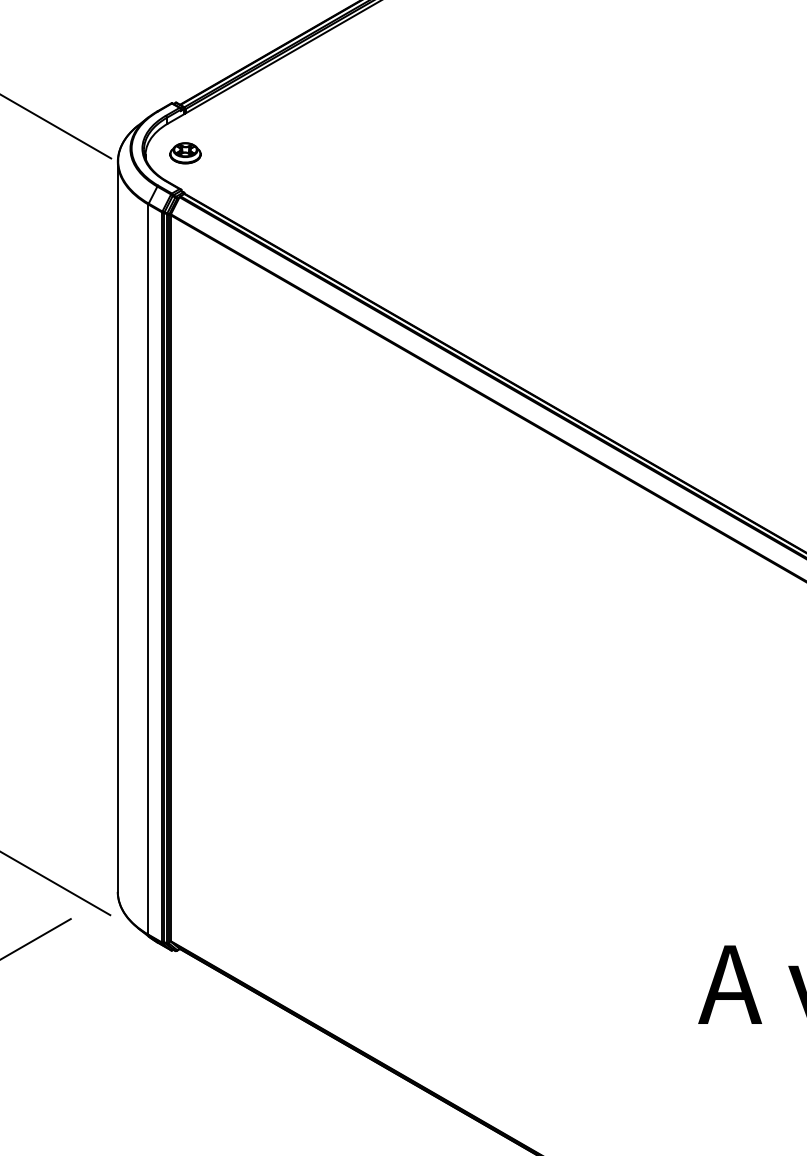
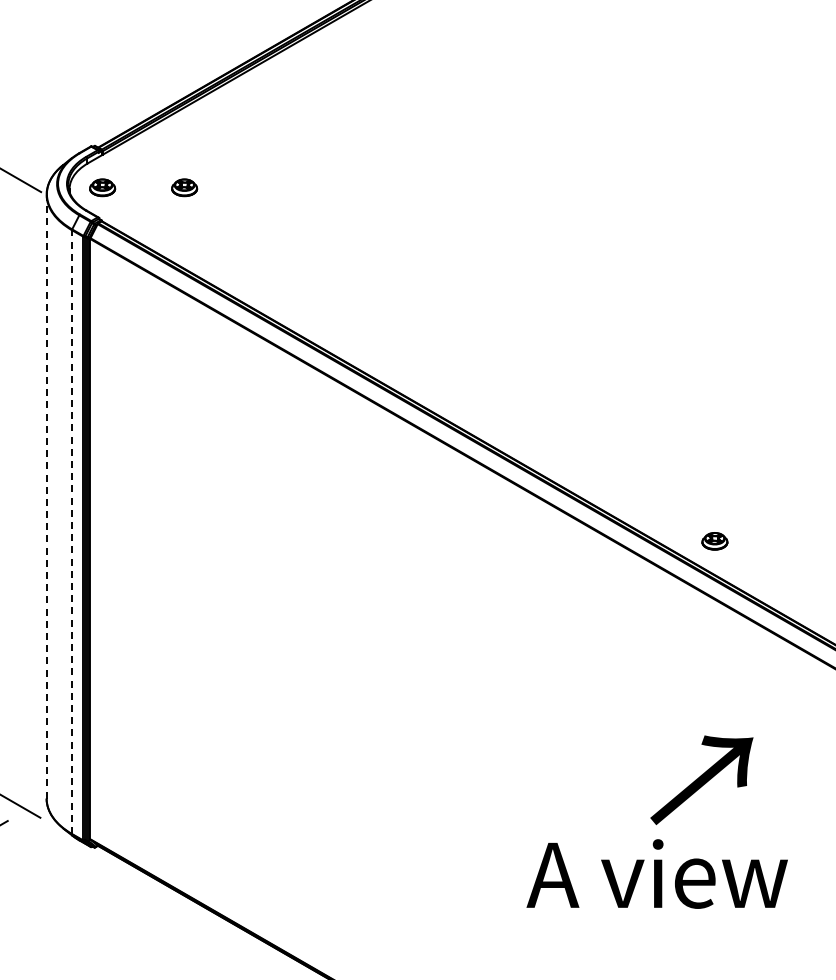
part: (284, 152) -> (184, 187), added
line: (117, 526) -> (46, 496), solid -> dashed
line: (147, 570) -> (71, 532), solid -> dashed

